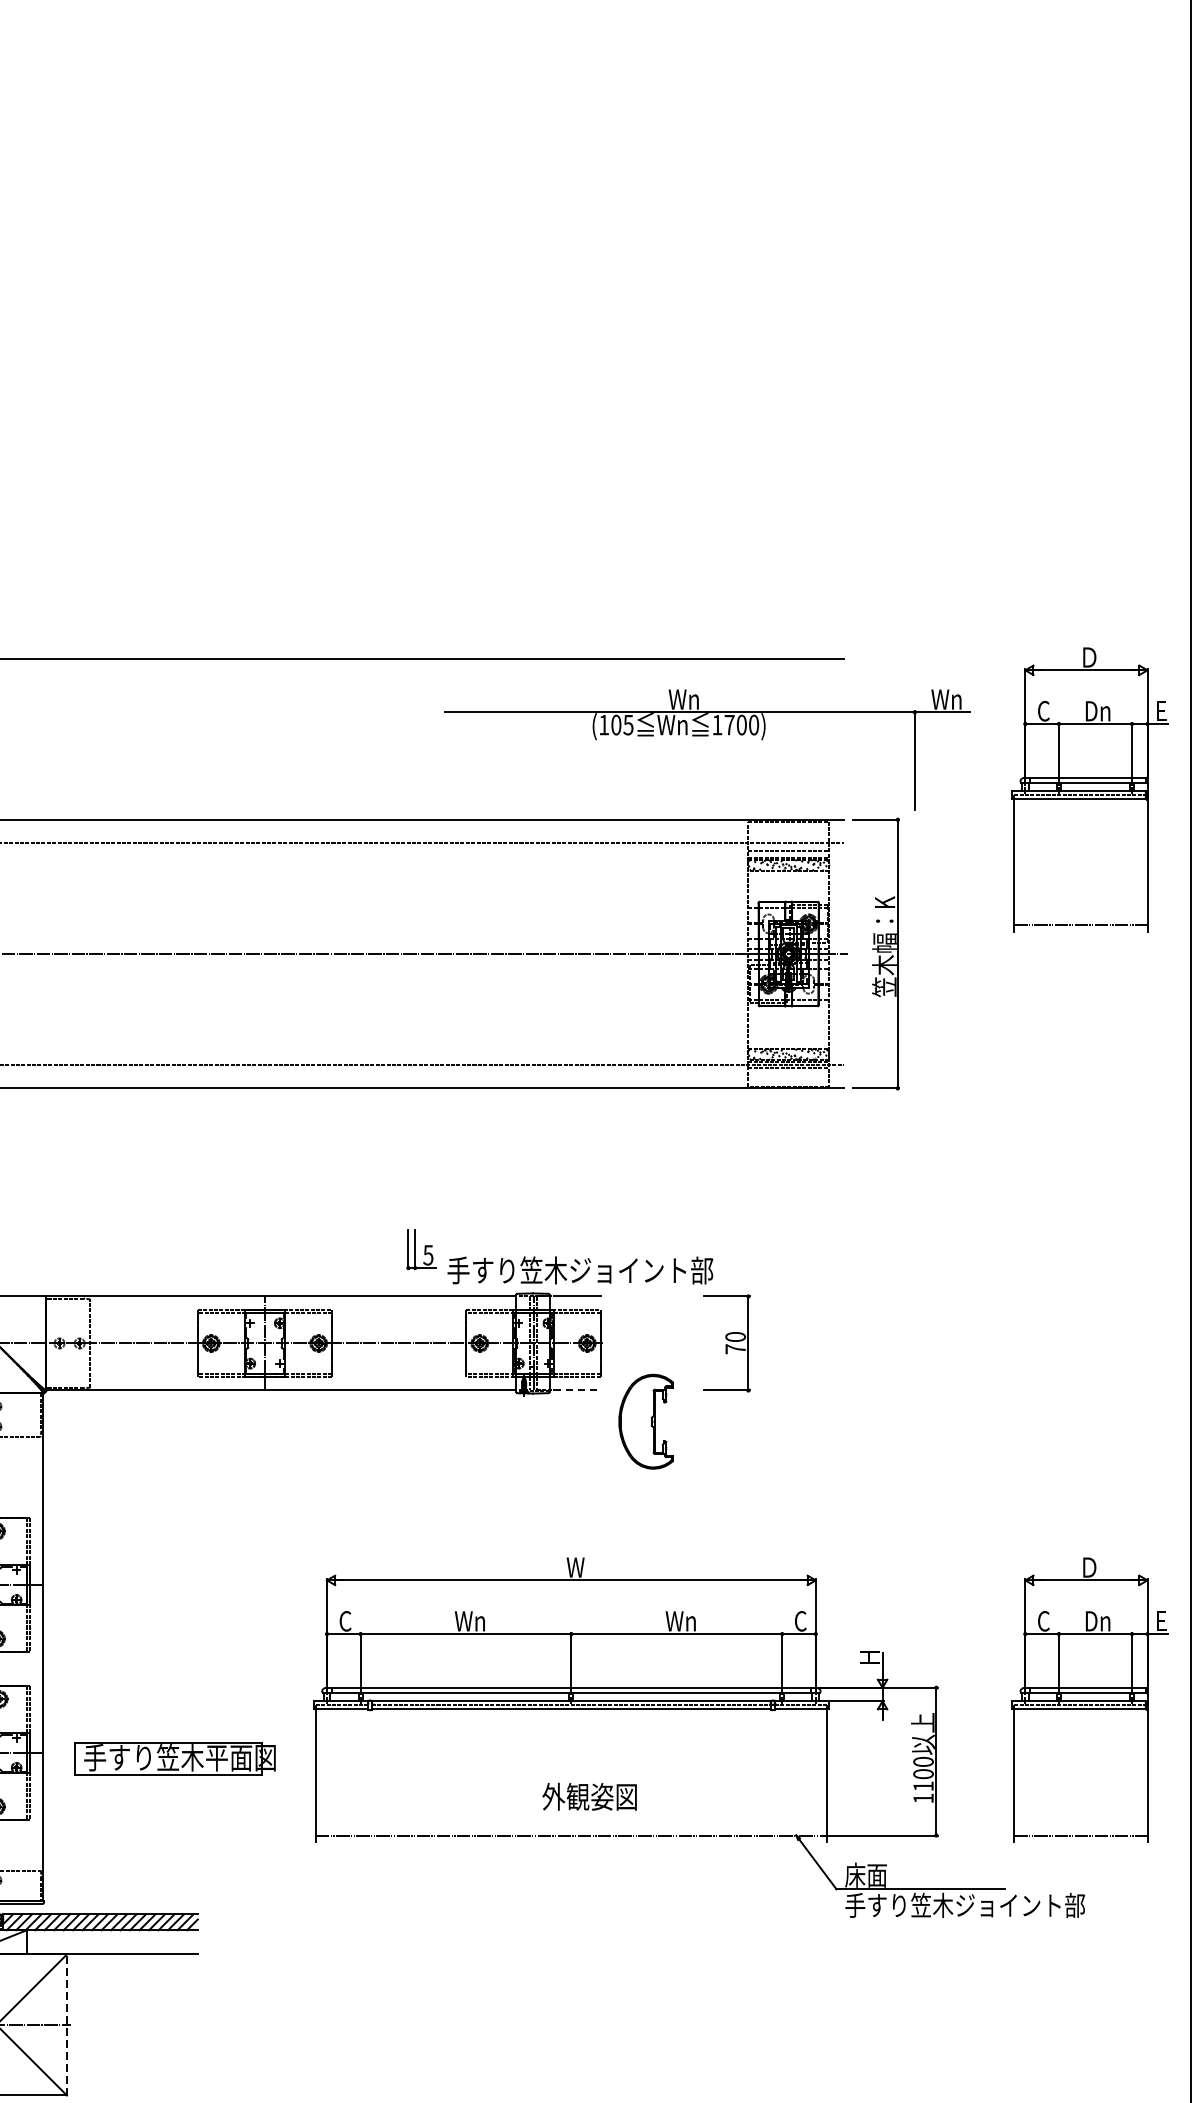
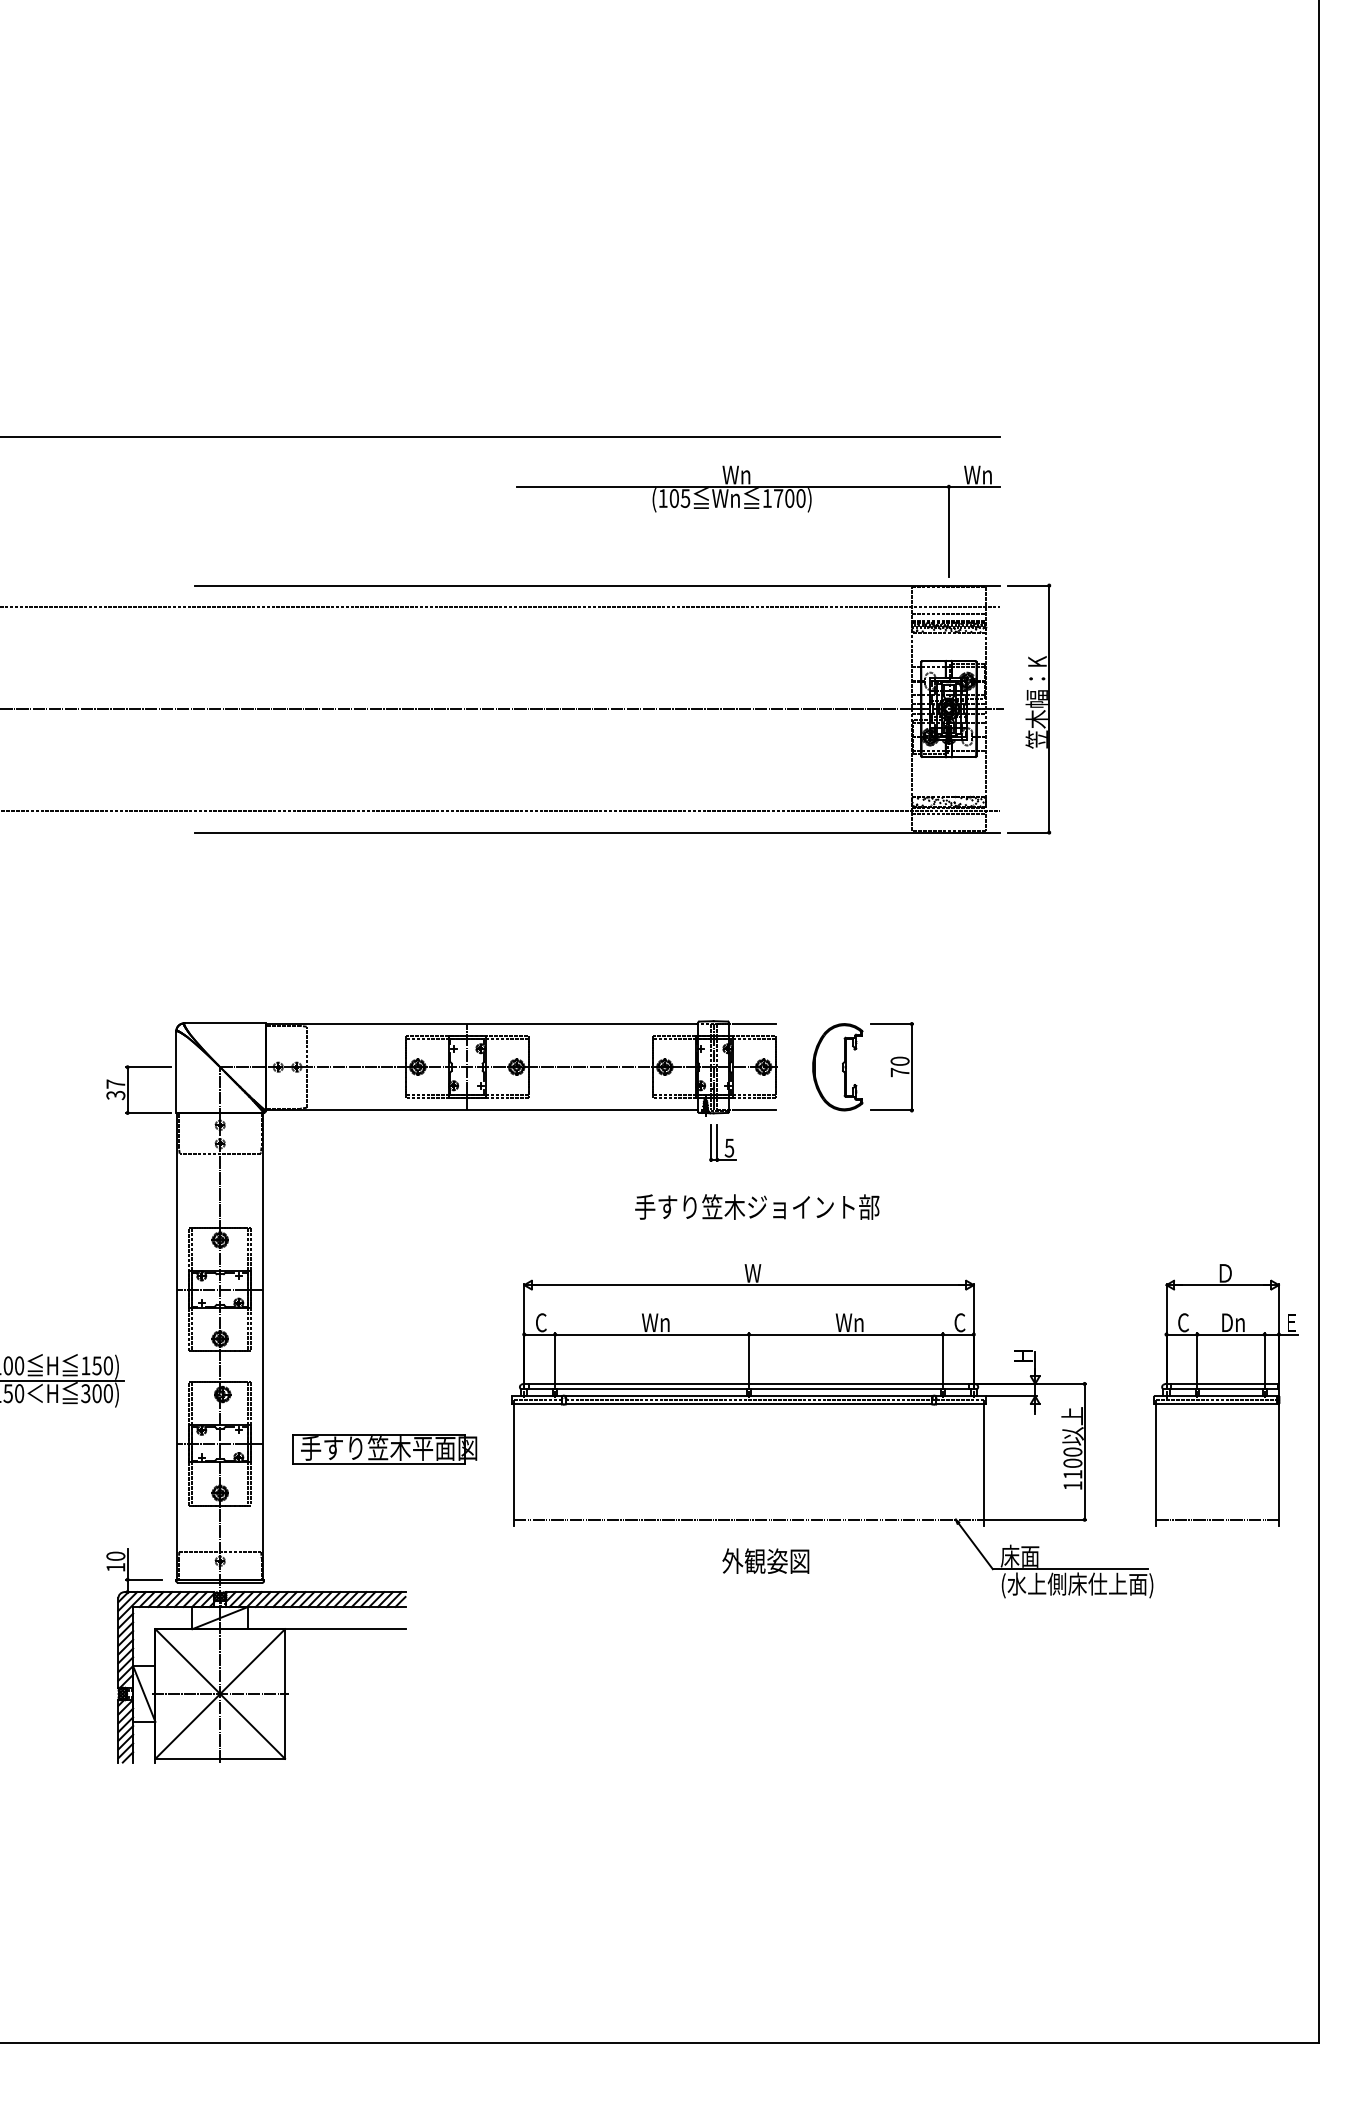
part: (707, 735) -> (758, 508), moved
part: (1089, 790) -> (1225, 558), removed
part: (420, 1249) -> (722, 1142), moved
text: (580, 1269) -> (757, 1206), moved
line: (577, 1390) -> (754, 1110), dashed -> solid
part: (645, 1422) -> (837, 1067), moved
text: (589, 1796) -> (765, 1560), moved
text: (965, 1906) -> (1111, 1585), 手すり笠木ジョイント部 -> (水上側床仕上面)
line: (67, 2025) -> (285, 1694), dashed -> solid

